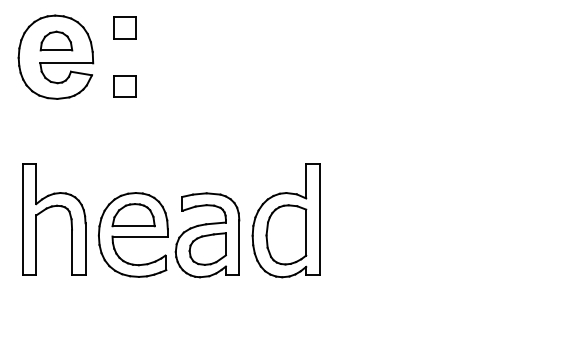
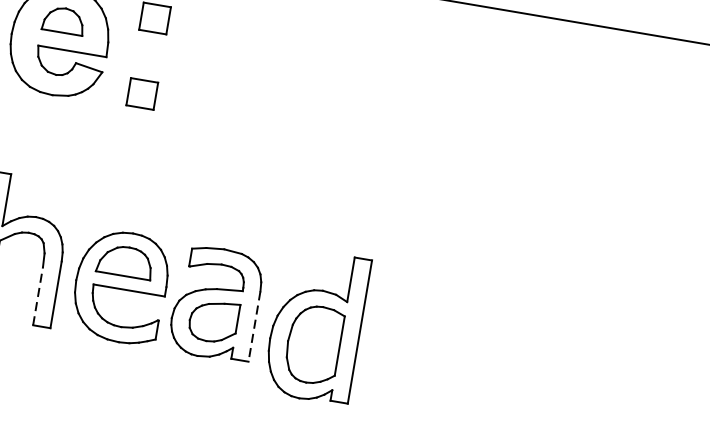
part: (285, 220) -> (315, 325), moved
line: (239, 248) -> (254, 327), solid -> dashed
line: (72, 252) -> (38, 296), solid -> dashed

